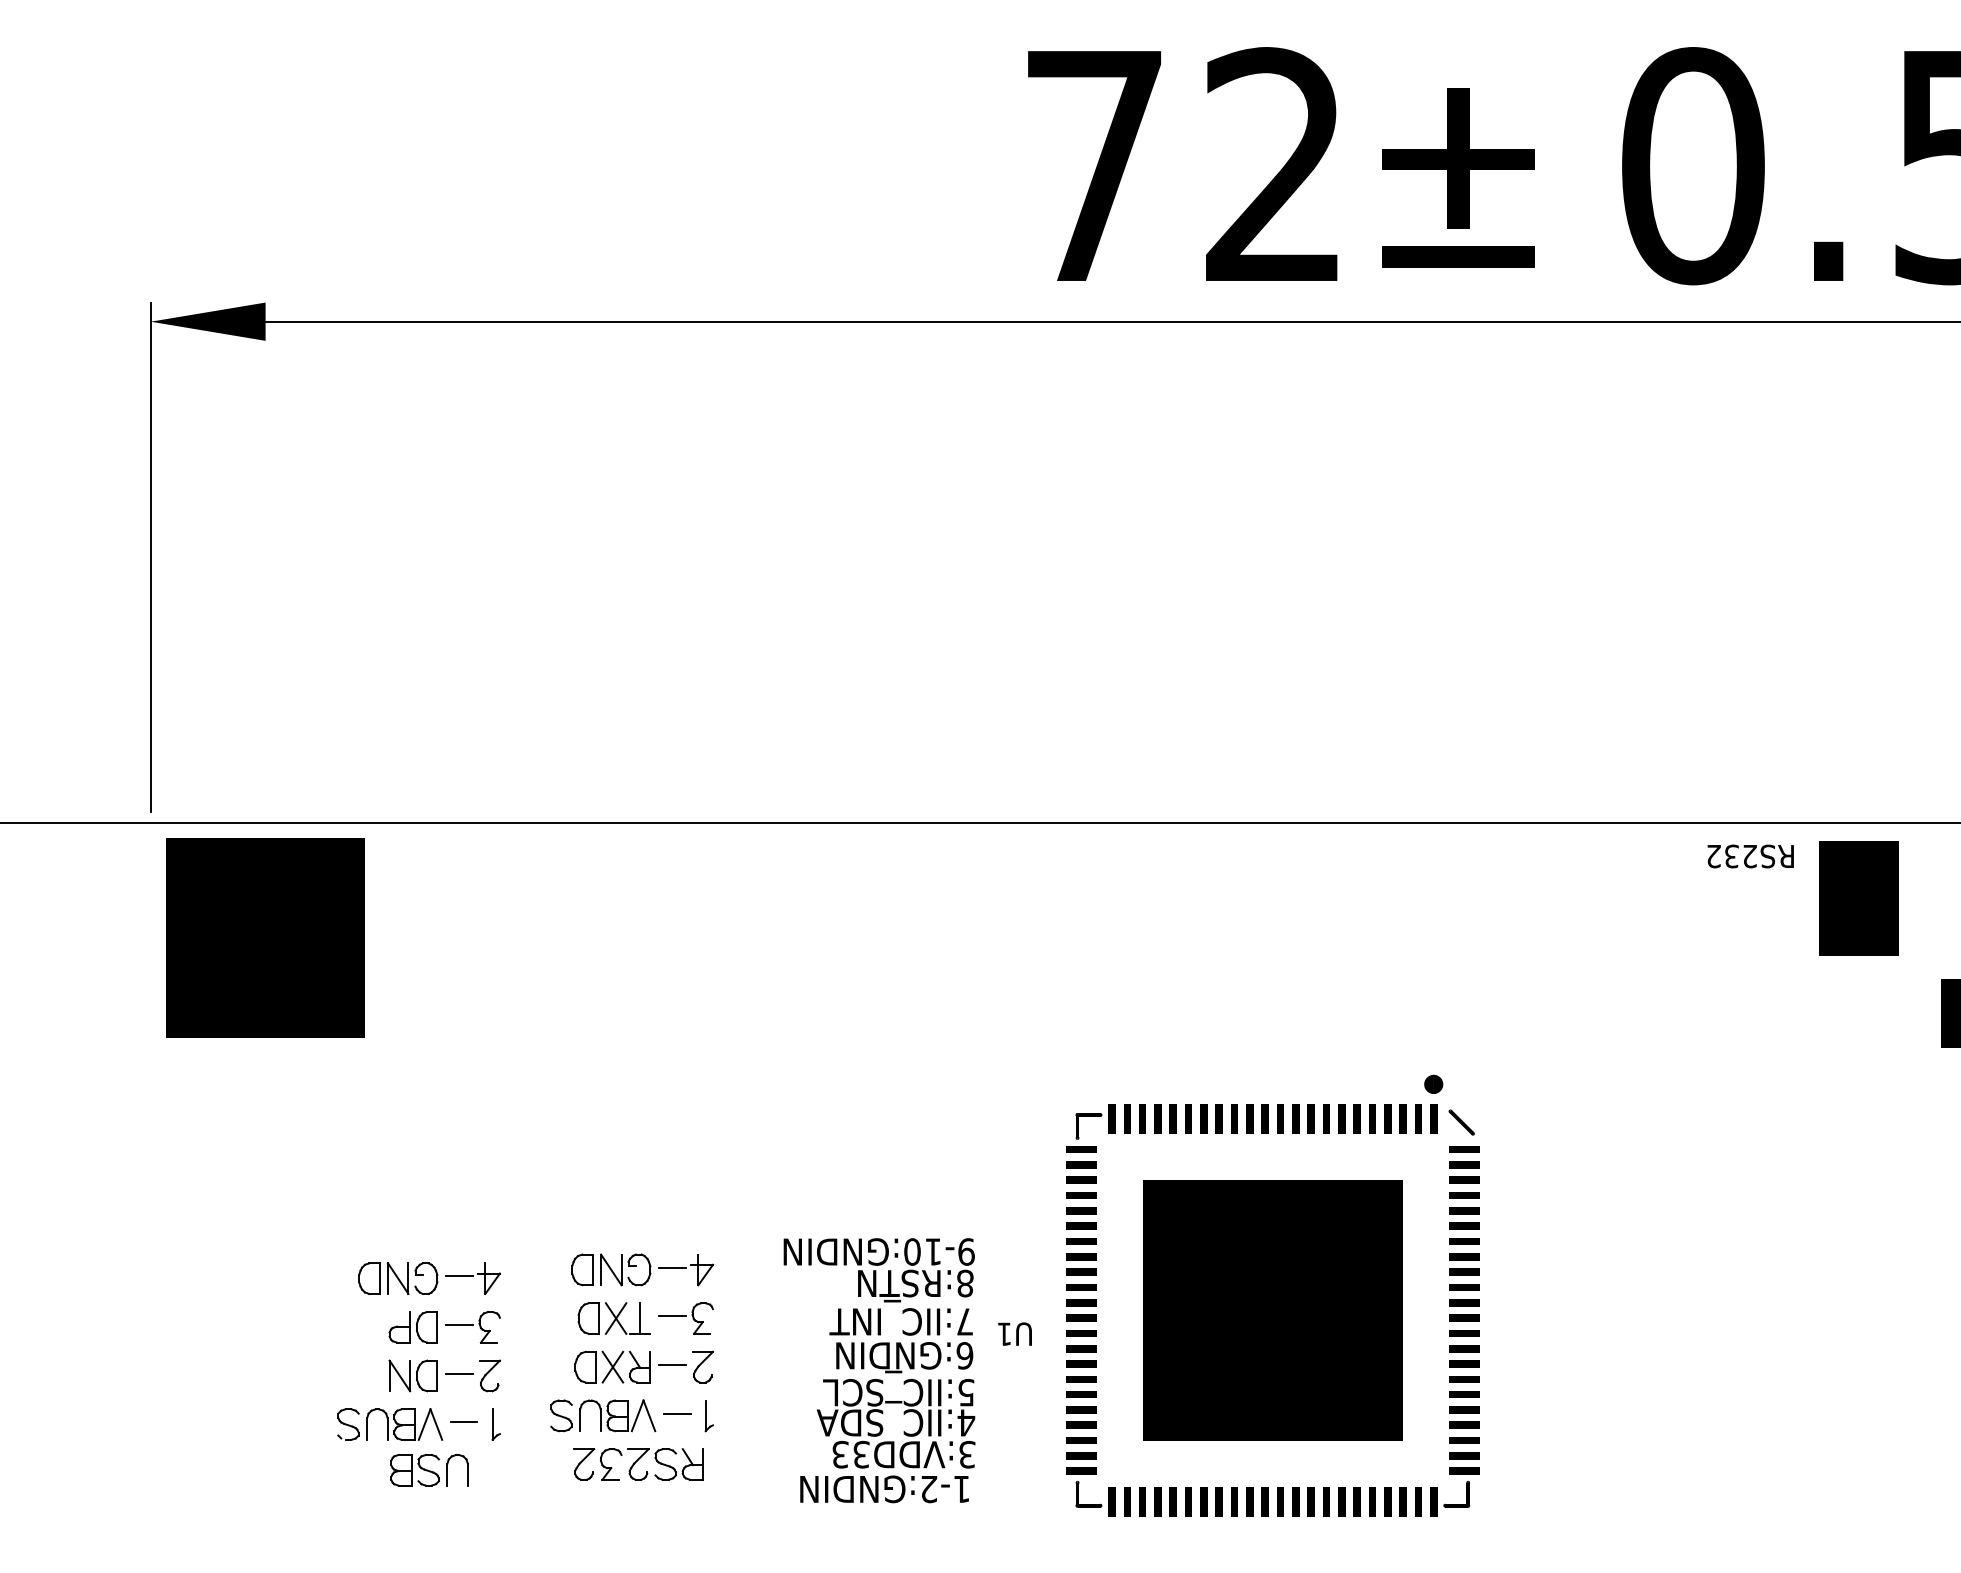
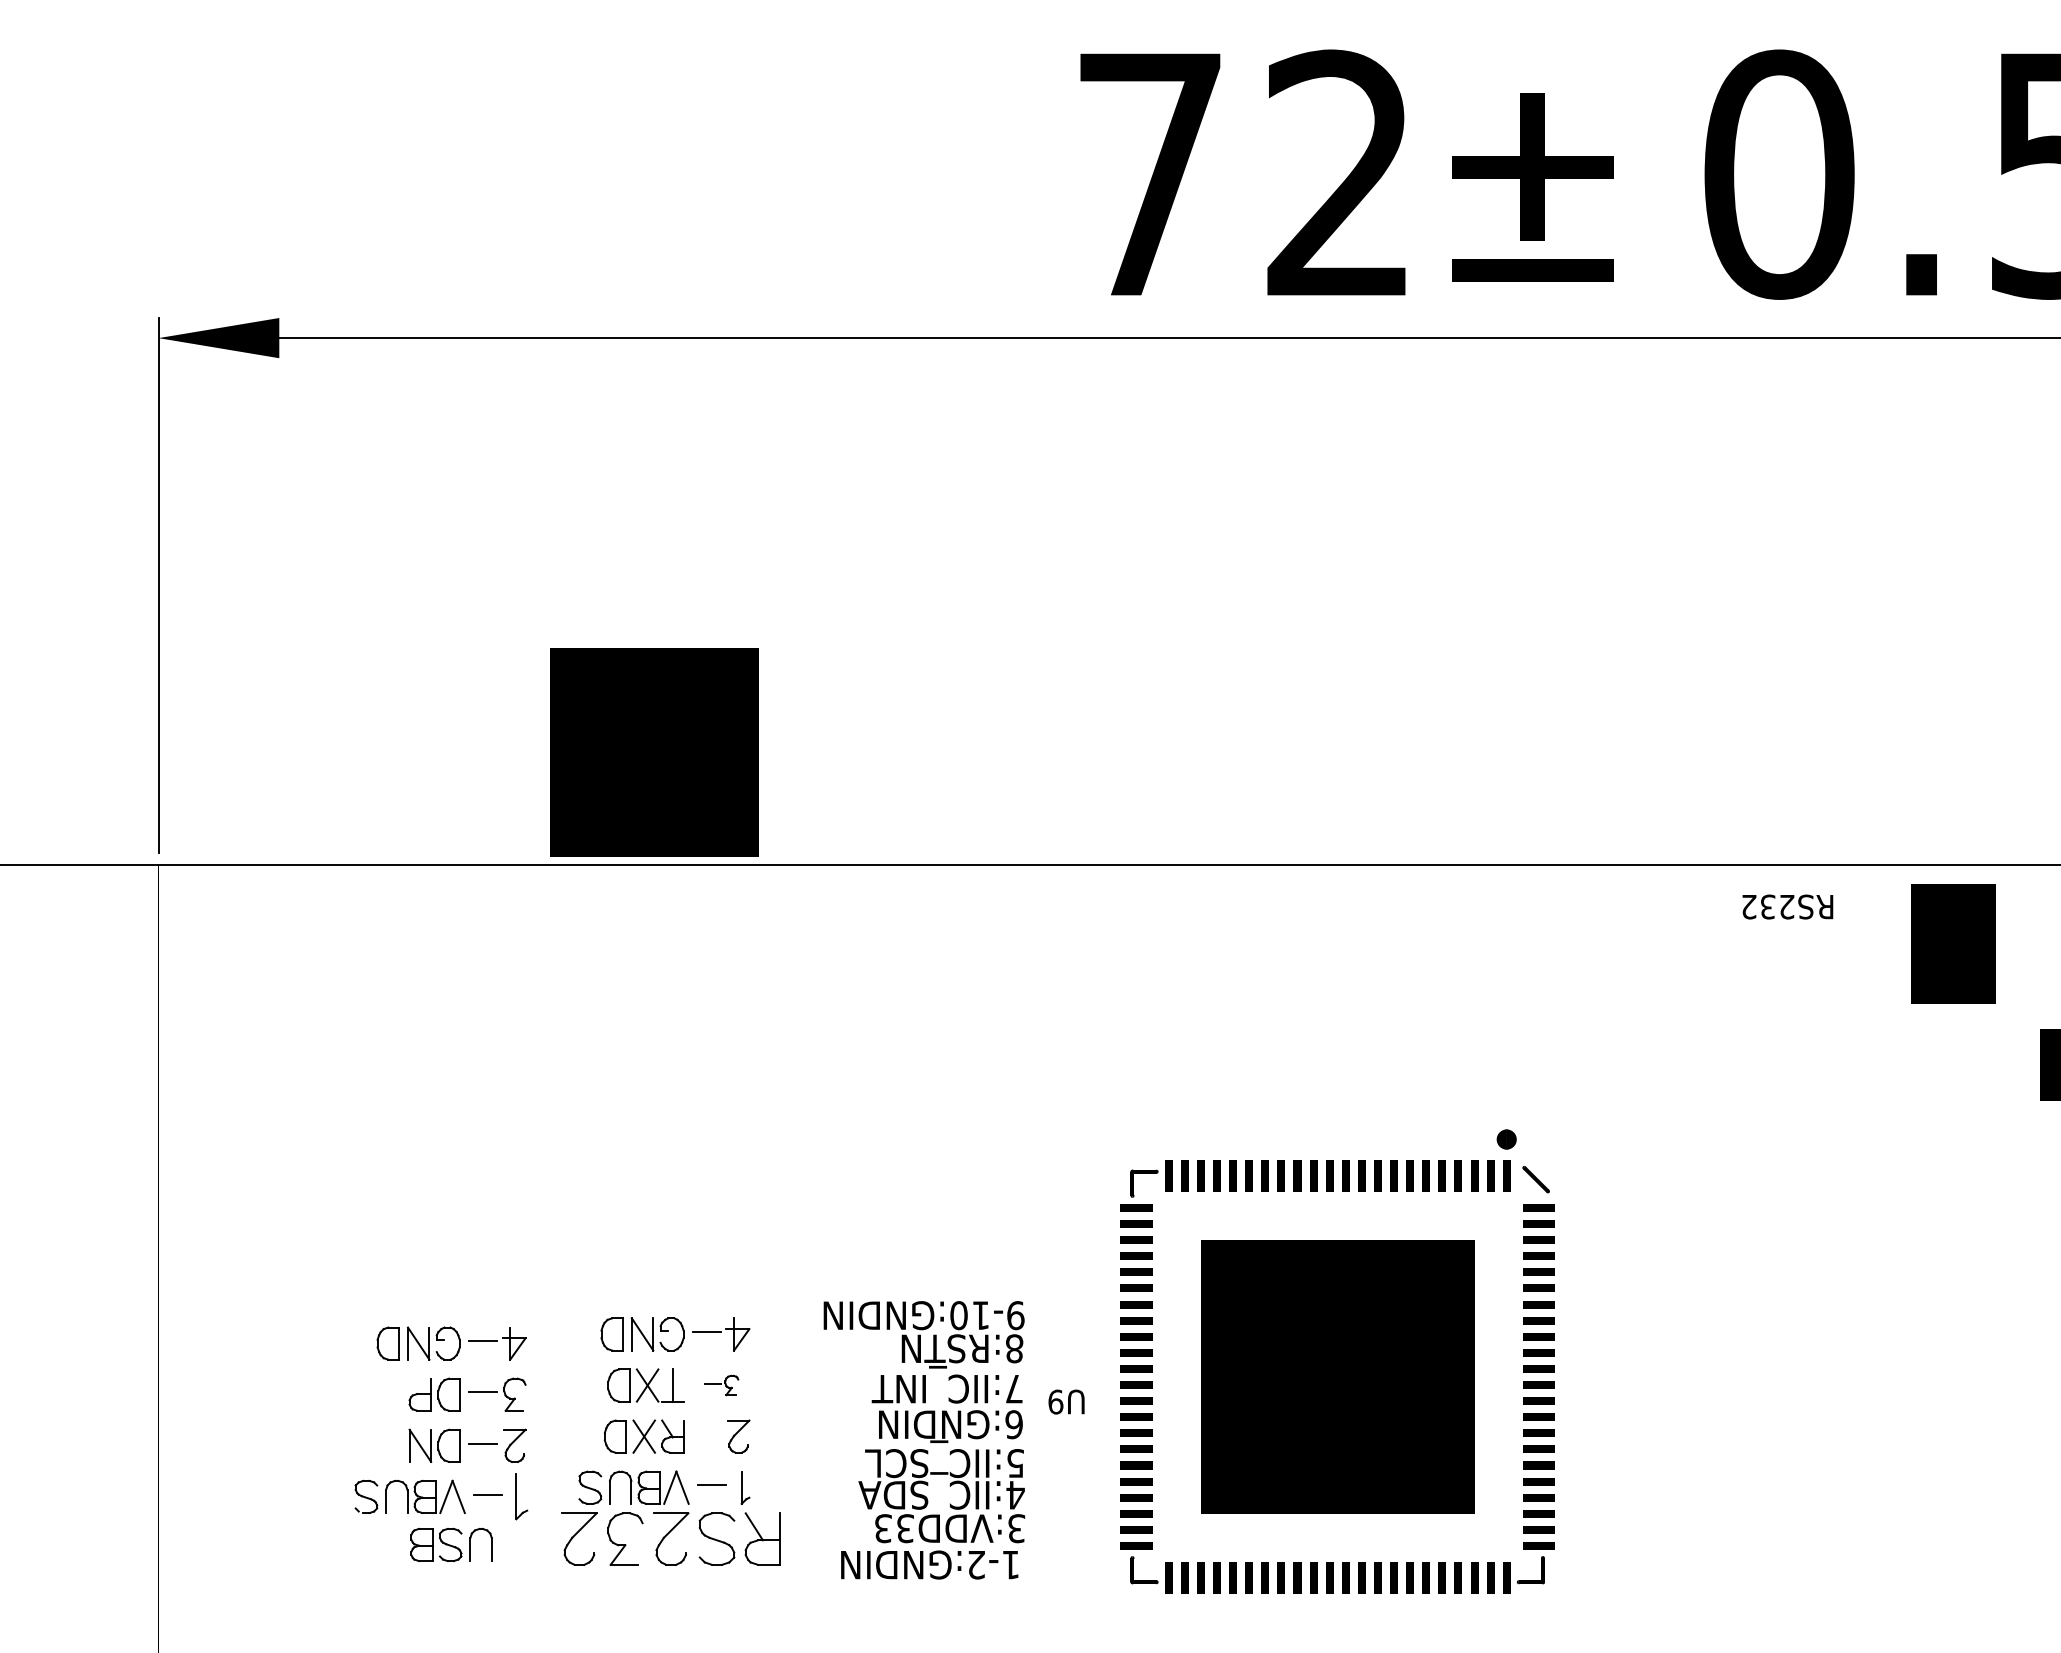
text: (1750, 855) -> (1787, 906), moved
part: (265, 937) -> (654, 752), moved
part: (686, 1318) -> (721, 1385), size x0.6
text: (1004, 1333) -> (1055, 1401), U1 -> U9
line: (672, 1365) -> (706, 1434), removed
part: (496, 1425) -> (521, 1497), size x1.4
part: (637, 1464) -> (670, 1538), size x1.6

